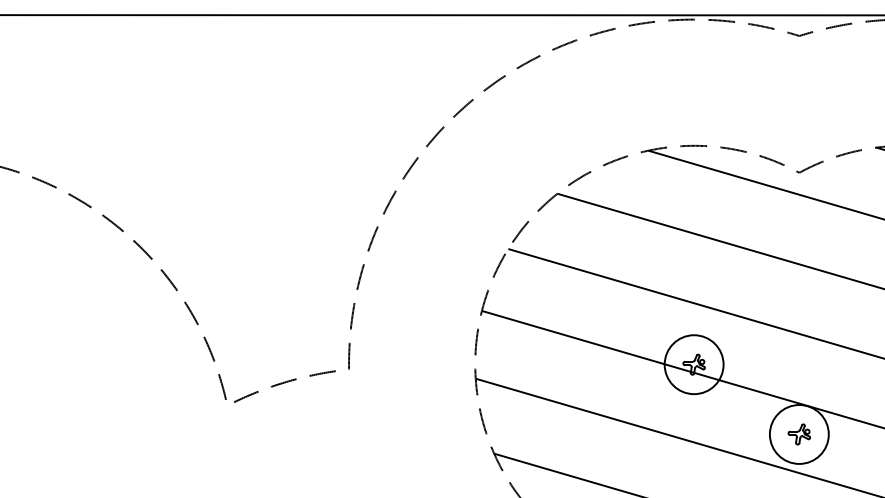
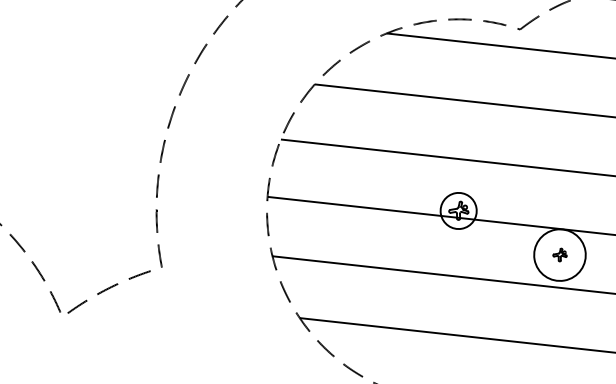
circle: (693, 364) -> (458, 210), size x0.7
part: (798, 434) -> (559, 255), size x0.7

